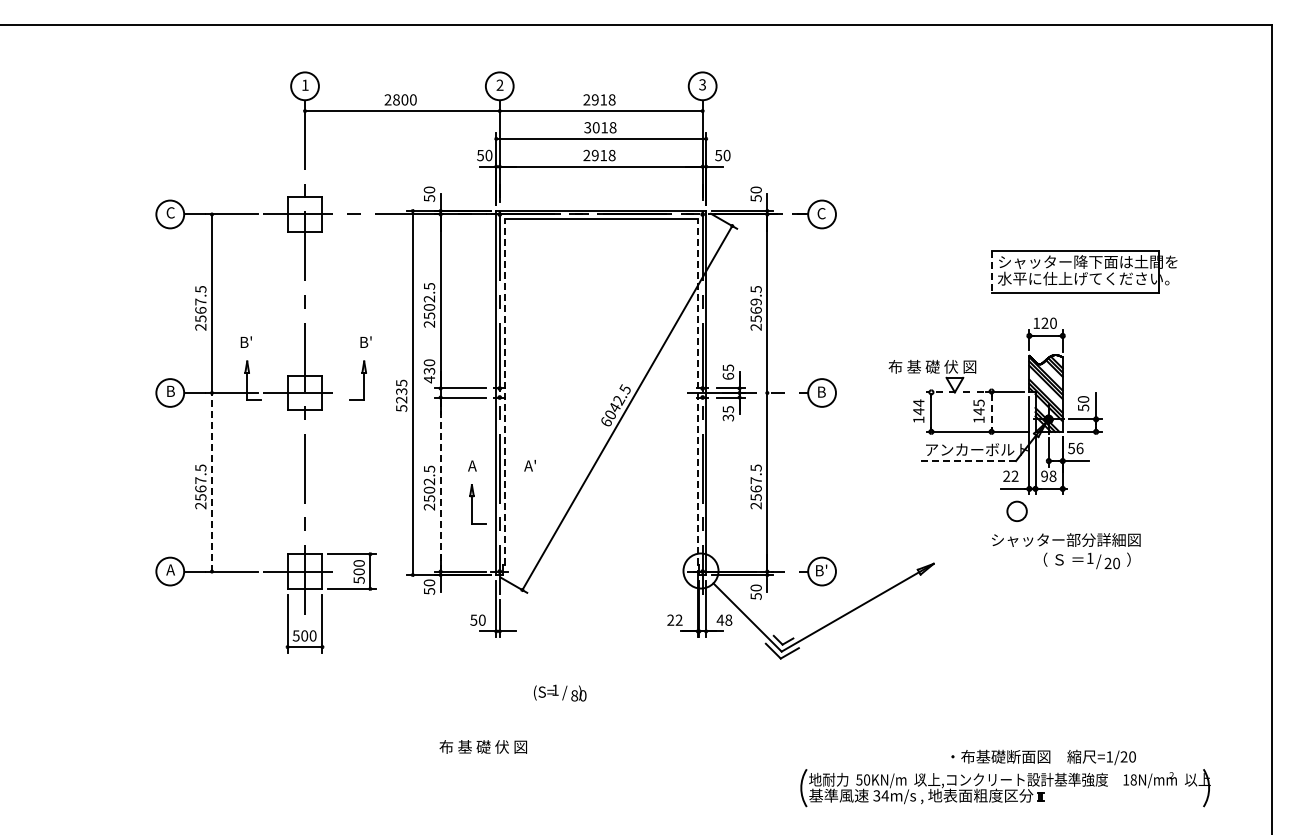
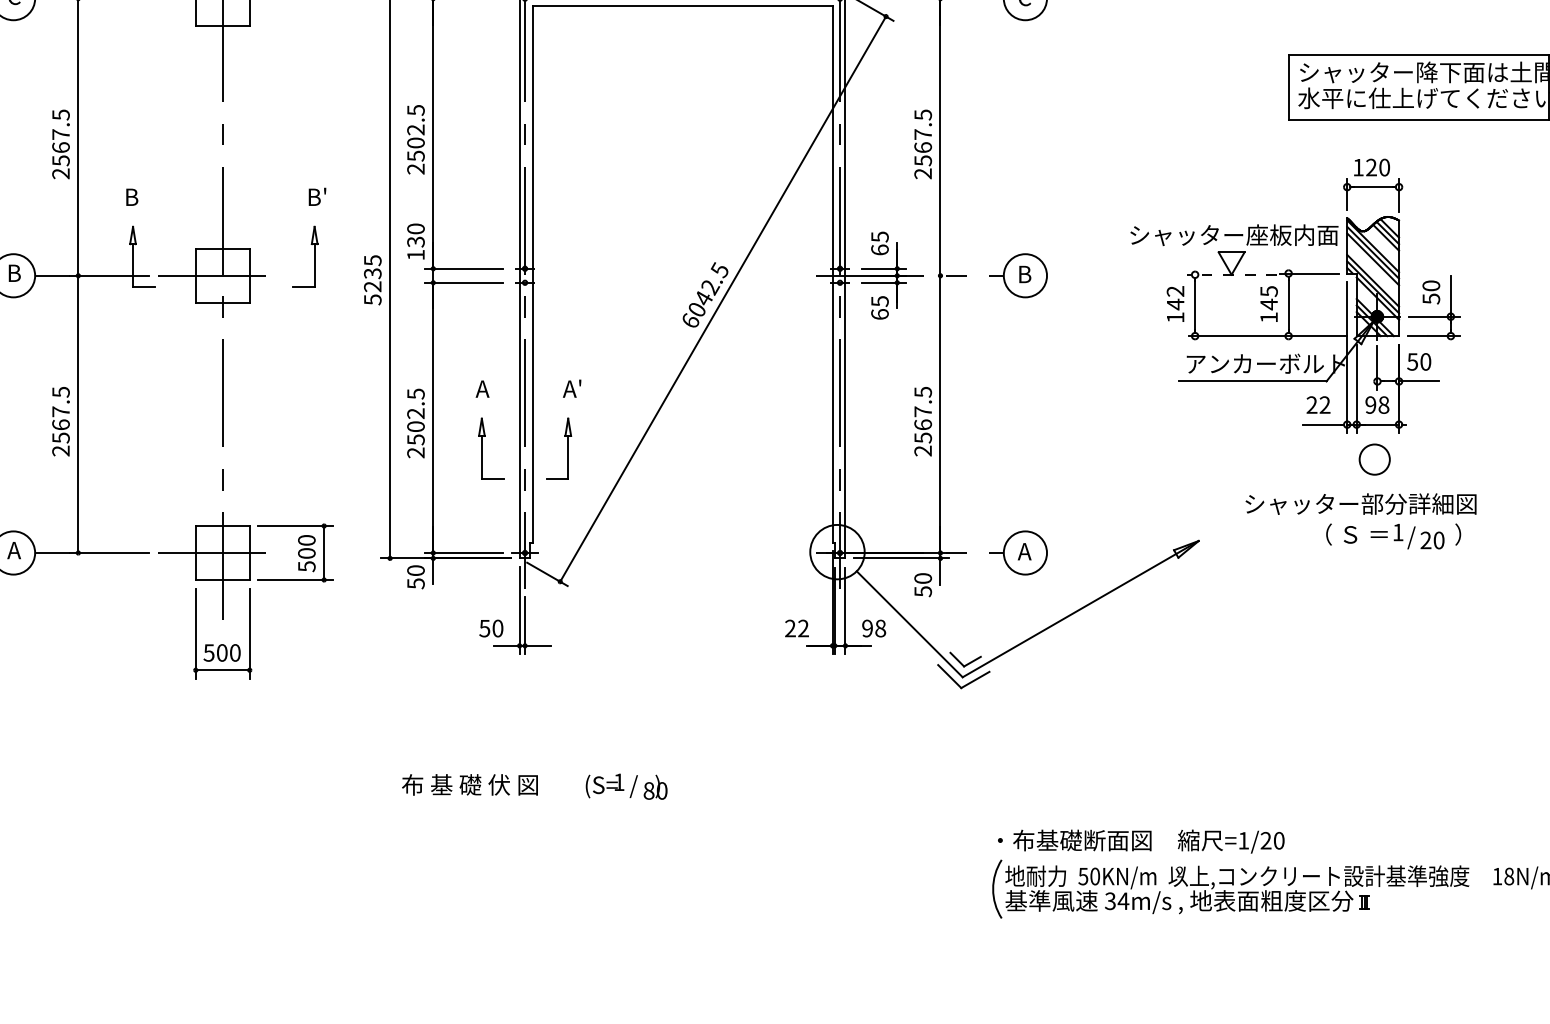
line: (991, 271) -> (1288, 87), dashed -> solid
text: (755, 301) -> (922, 133), 2569.5 -> 2567.5
text: (245, 341) -> (130, 195), B' -> B
text: (955, 366) -> (1232, 234), 布 基 礎 伏 図 -> シャッター座板内面
text: (429, 379) -> (415, 254), 430 -> 130
line: (504, 392) -> (532, 275), dashed -> solid
line: (697, 392) -> (832, 275), dashed -> solid
text: (918, 402) -> (1175, 290), 144 -> 142
line: (991, 412) -> (1288, 306), dashed -> solid
text: (727, 417) -> (878, 313), 35 -> 65
text: (1079, 447) -> (1425, 360), 56 -> 50
line: (968, 461) -> (1252, 382), dashed -> solid
line: (212, 481) -> (79, 413), dashed -> solid
line: (440, 484) -> (433, 417), dashed -> solid
part: (521, 504) -> (558, 448), added
circle: (1016, 510) -> (1373, 458), moved
text: (1066, 551) -> (1361, 521), moved
text: (821, 570) -> (1024, 551), B' -> A
text: (720, 619) -> (867, 627), 48 -> 98
text: (560, 692) -> (627, 785), moved
text: (482, 746) -> (468, 784), moved
text: (1043, 757) -> (1140, 841), moved

